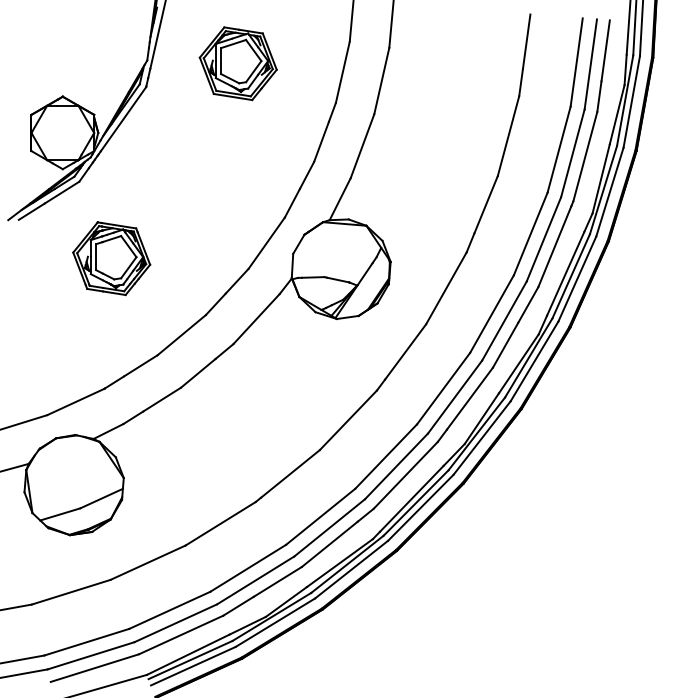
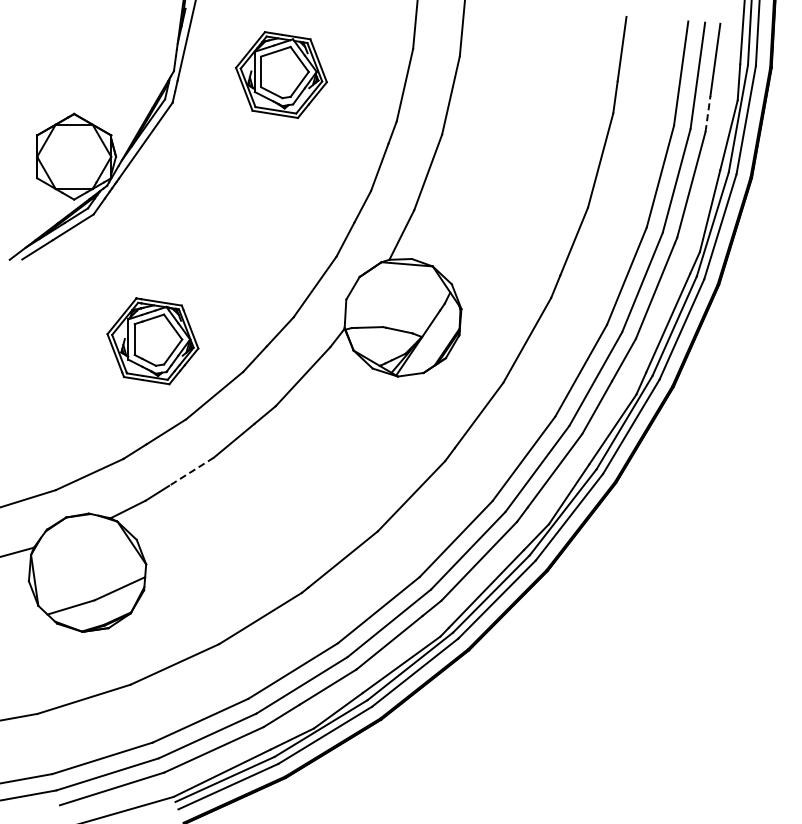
line: (599, 96) -> (708, 113), solid -> dashed
part: (111, 258) -> (152, 341), moved
line: (162, 400) -> (191, 472), solid -> dashed

